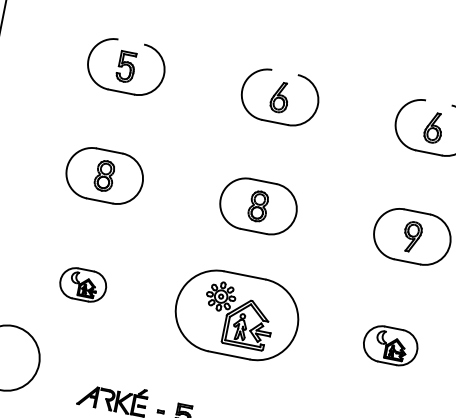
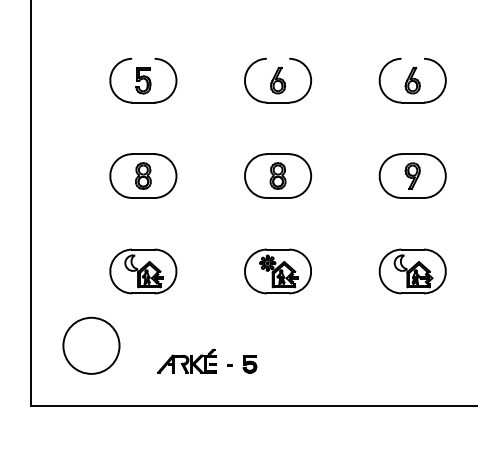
part: (83, 284) -> (143, 271), size x1.67
part: (236, 315) -> (277, 271), size x0.62
part: (390, 345) -> (412, 271), size x1.43

